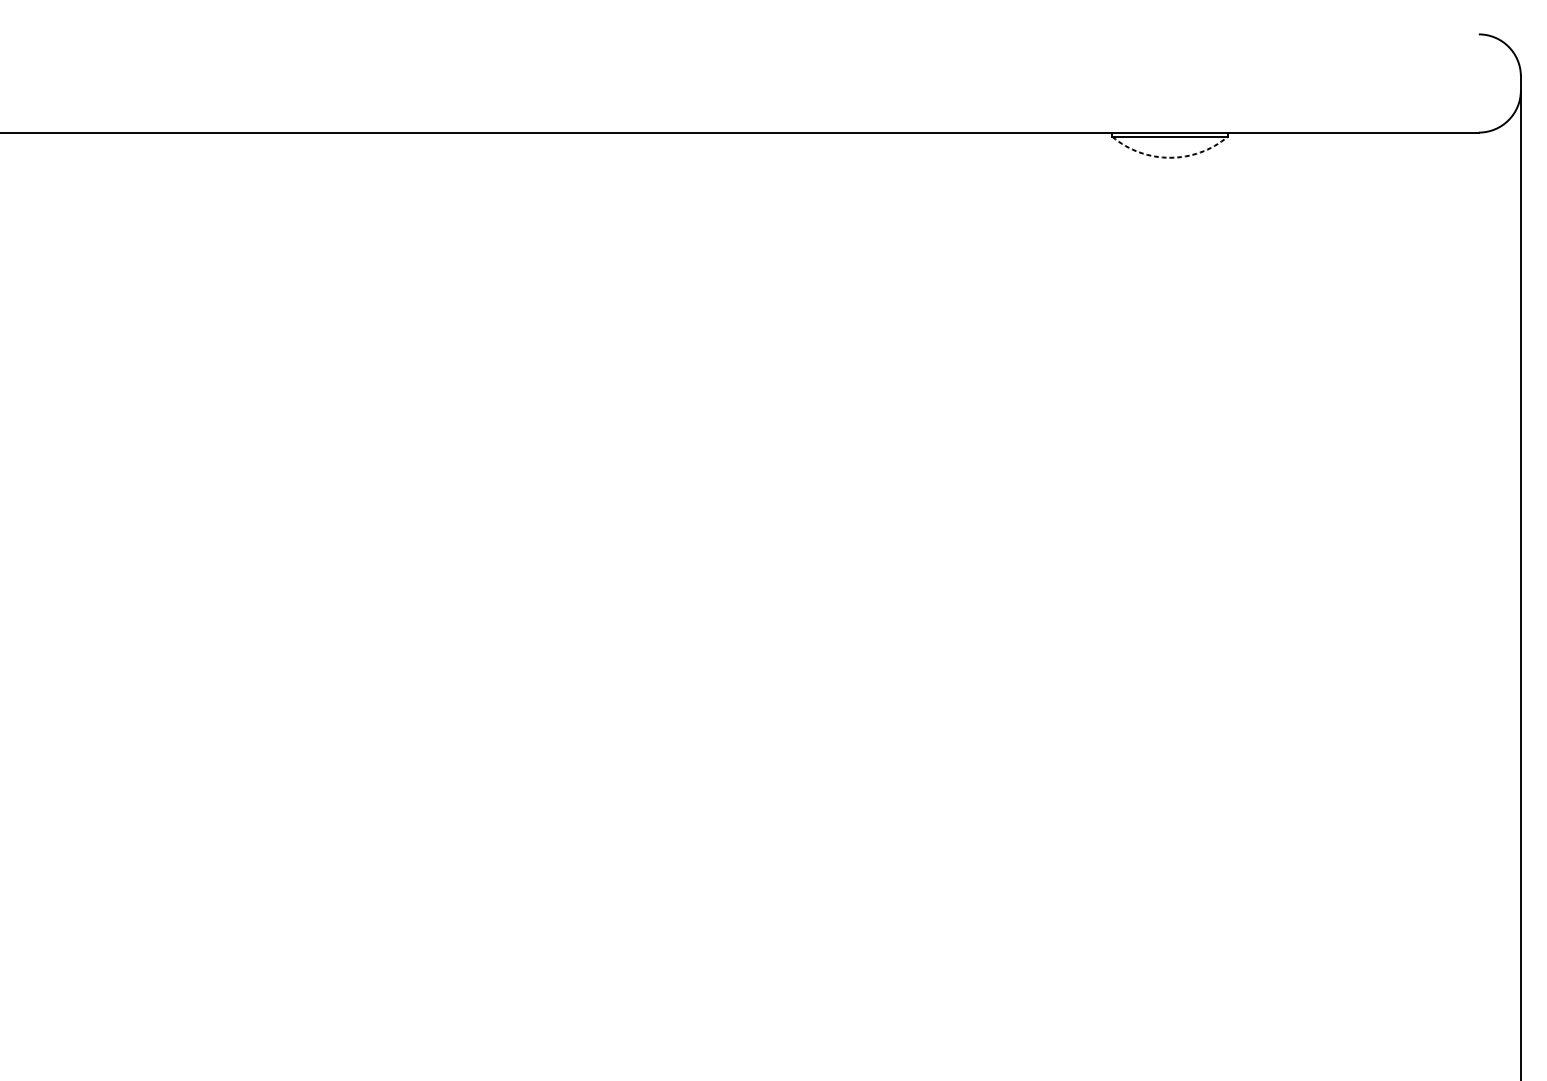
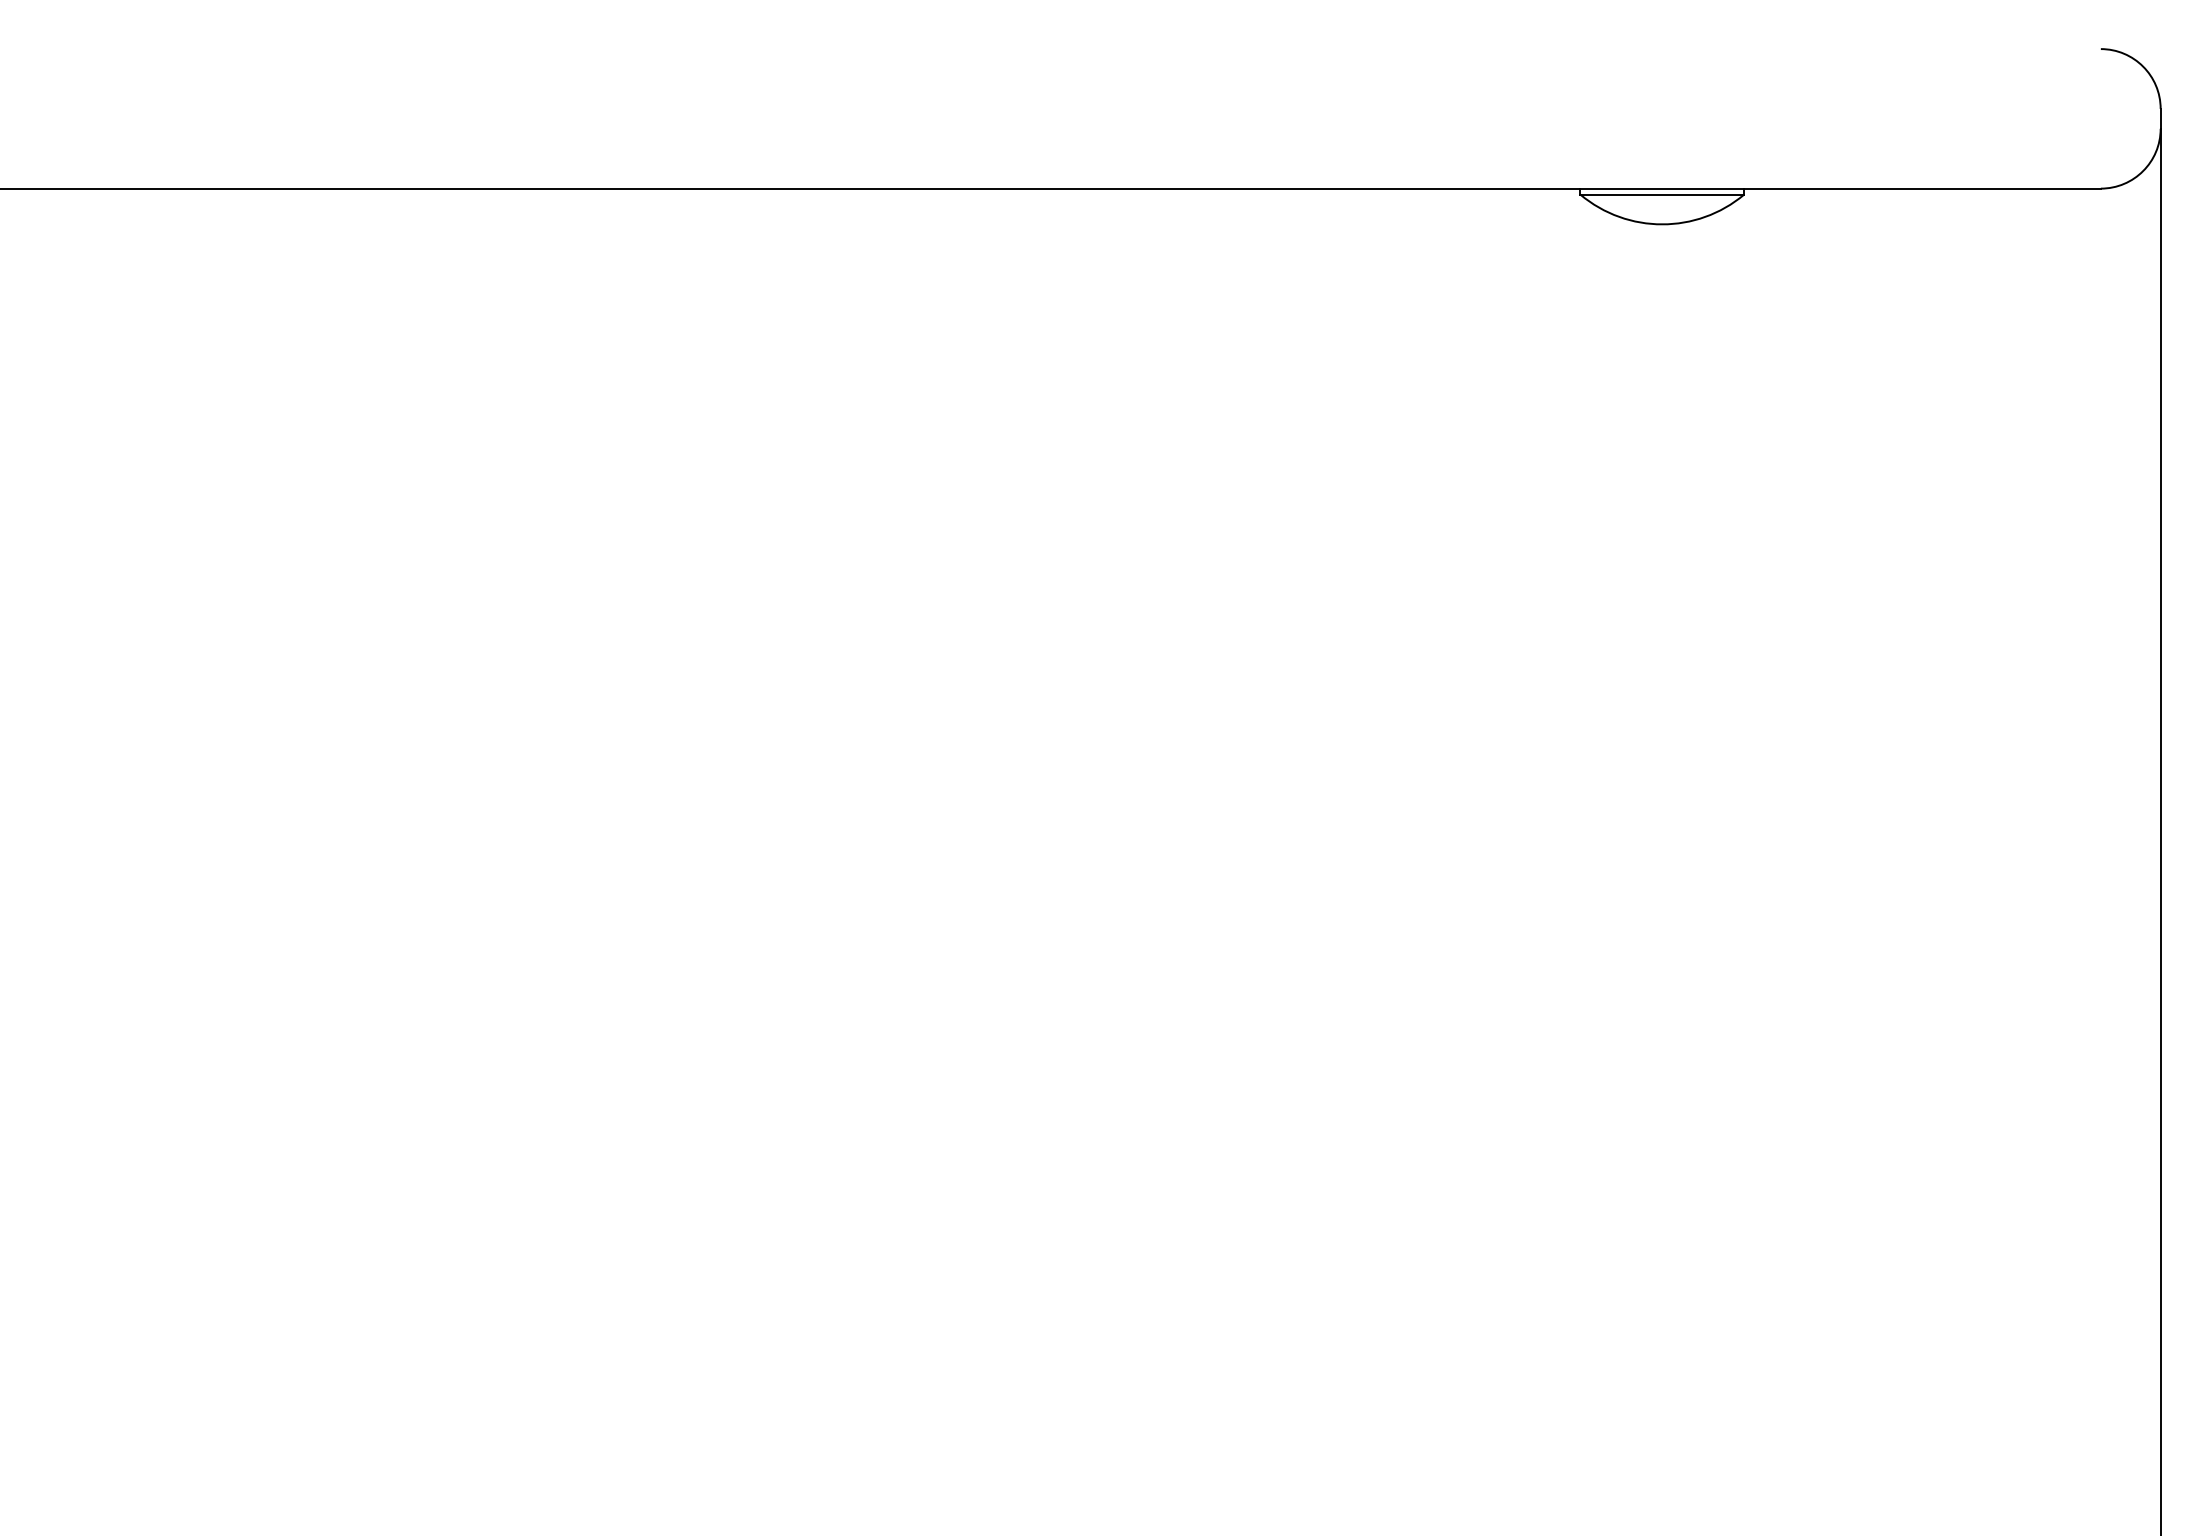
arc: (1170, 157) -> (1662, 224), dashed -> solid

